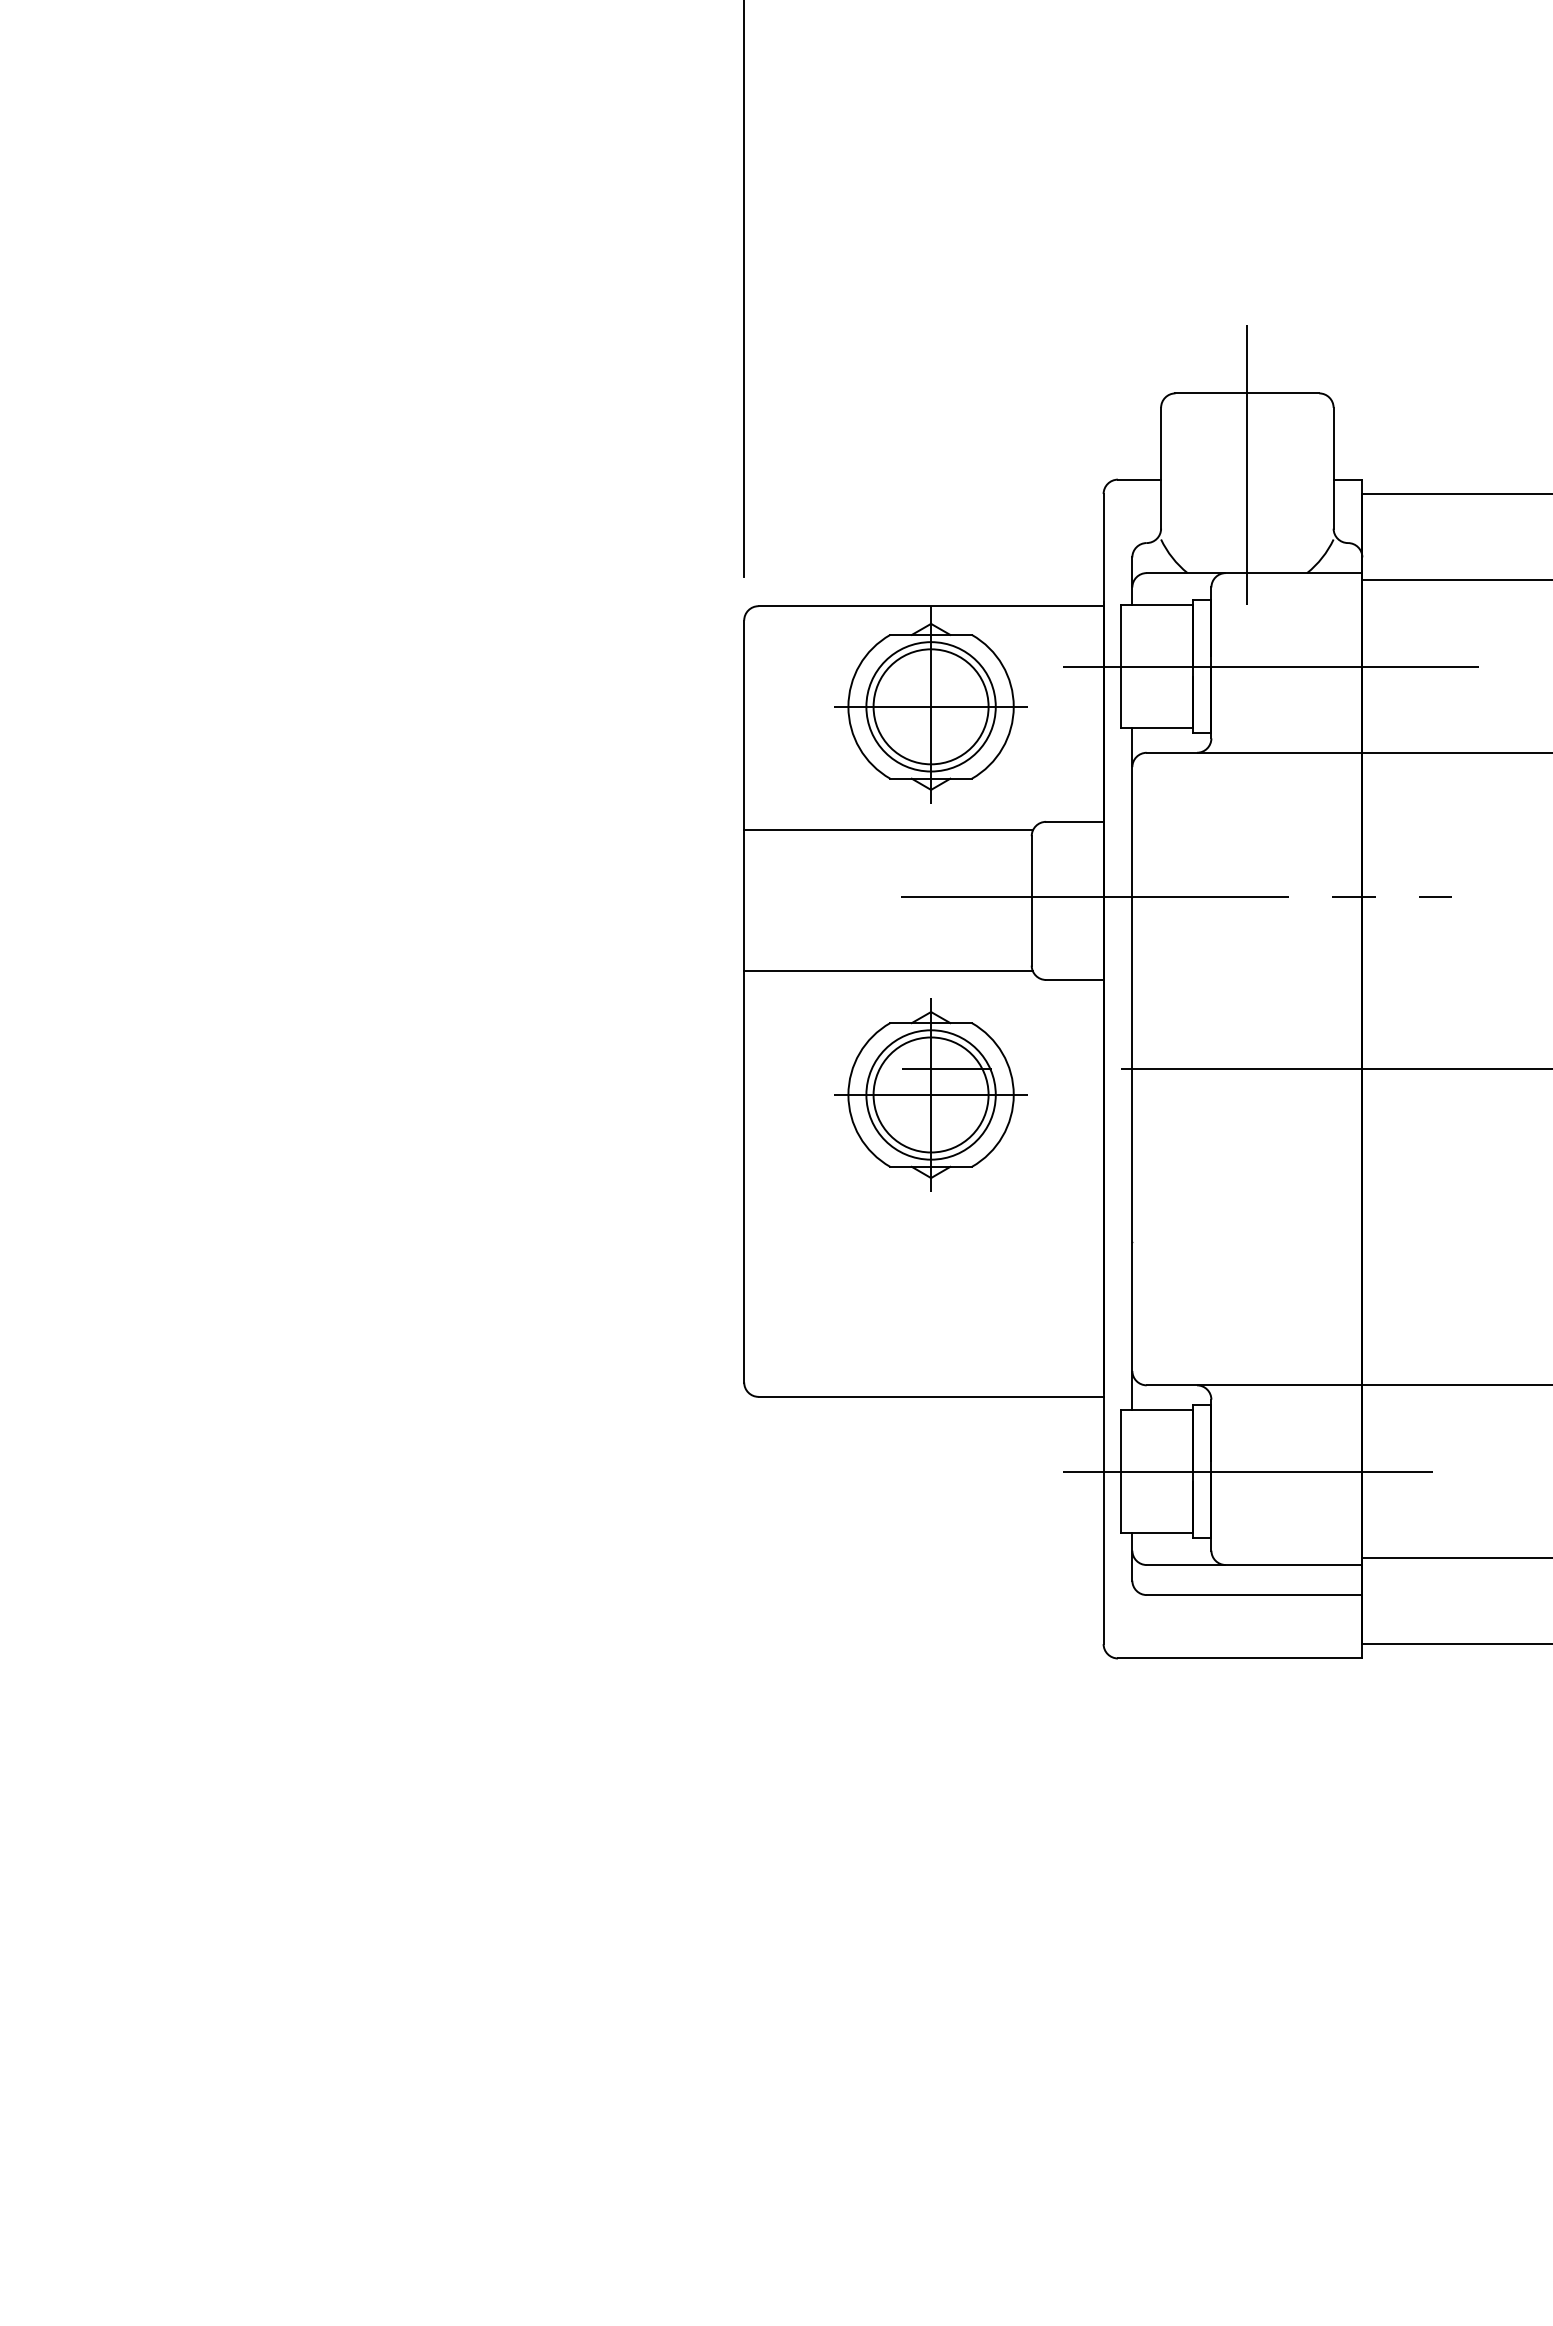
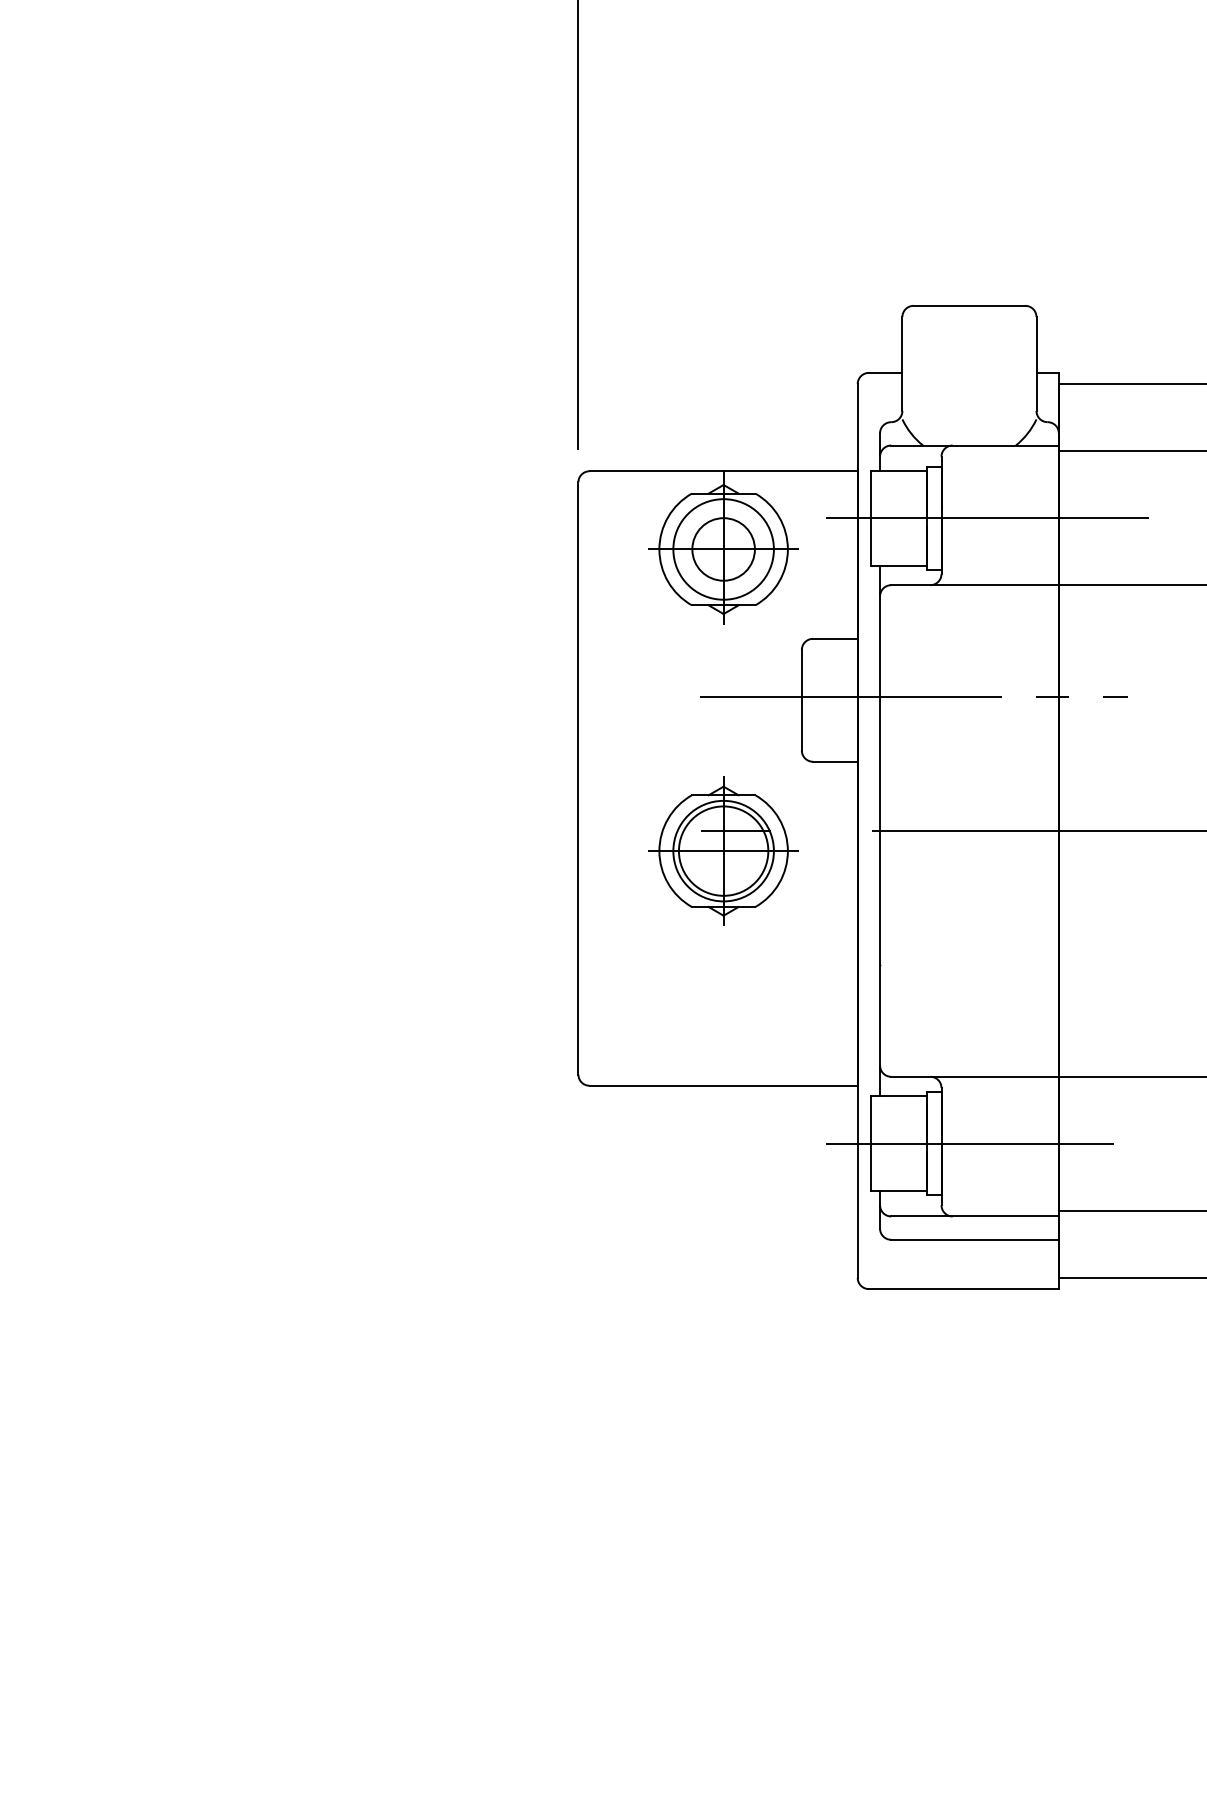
line: (1247, 464) -> (969, 361), removed
circle: (930, 706) -> (723, 549), size x0.7
line: (888, 830) -> (690, 645), removed
line: (888, 971) -> (690, 755), removed

